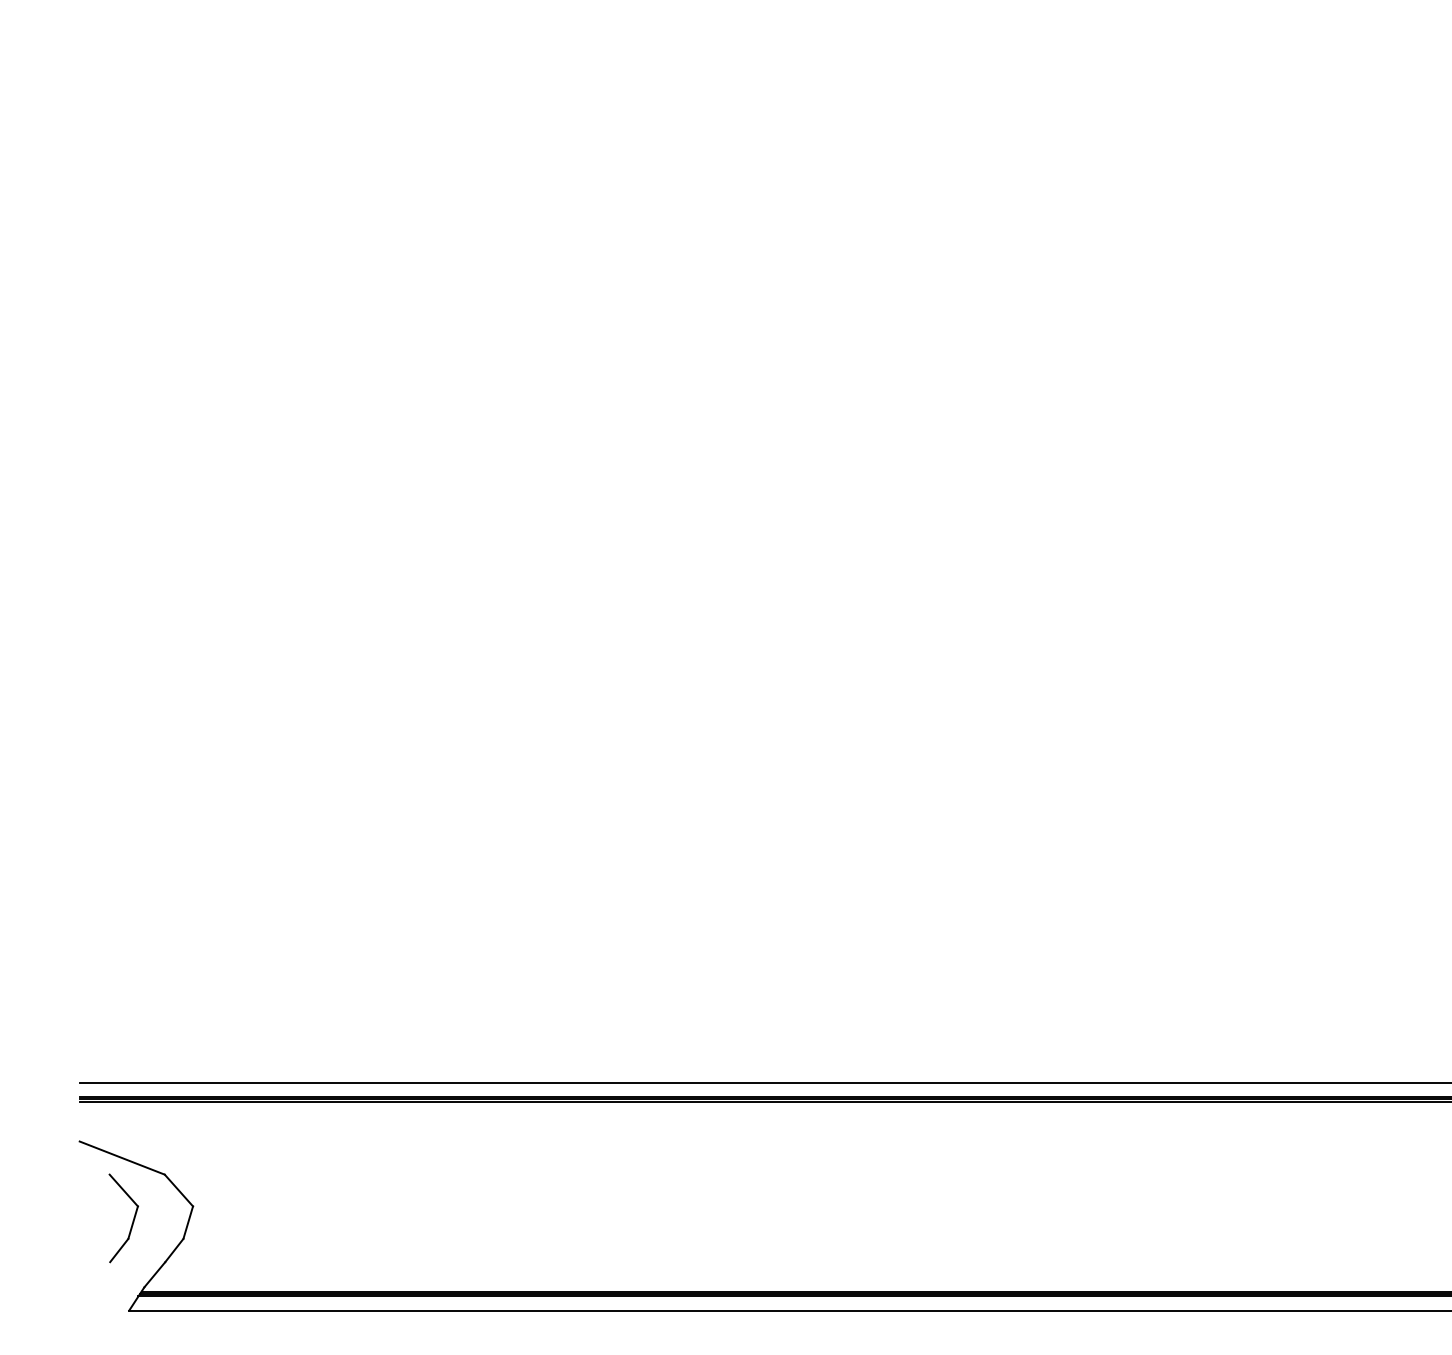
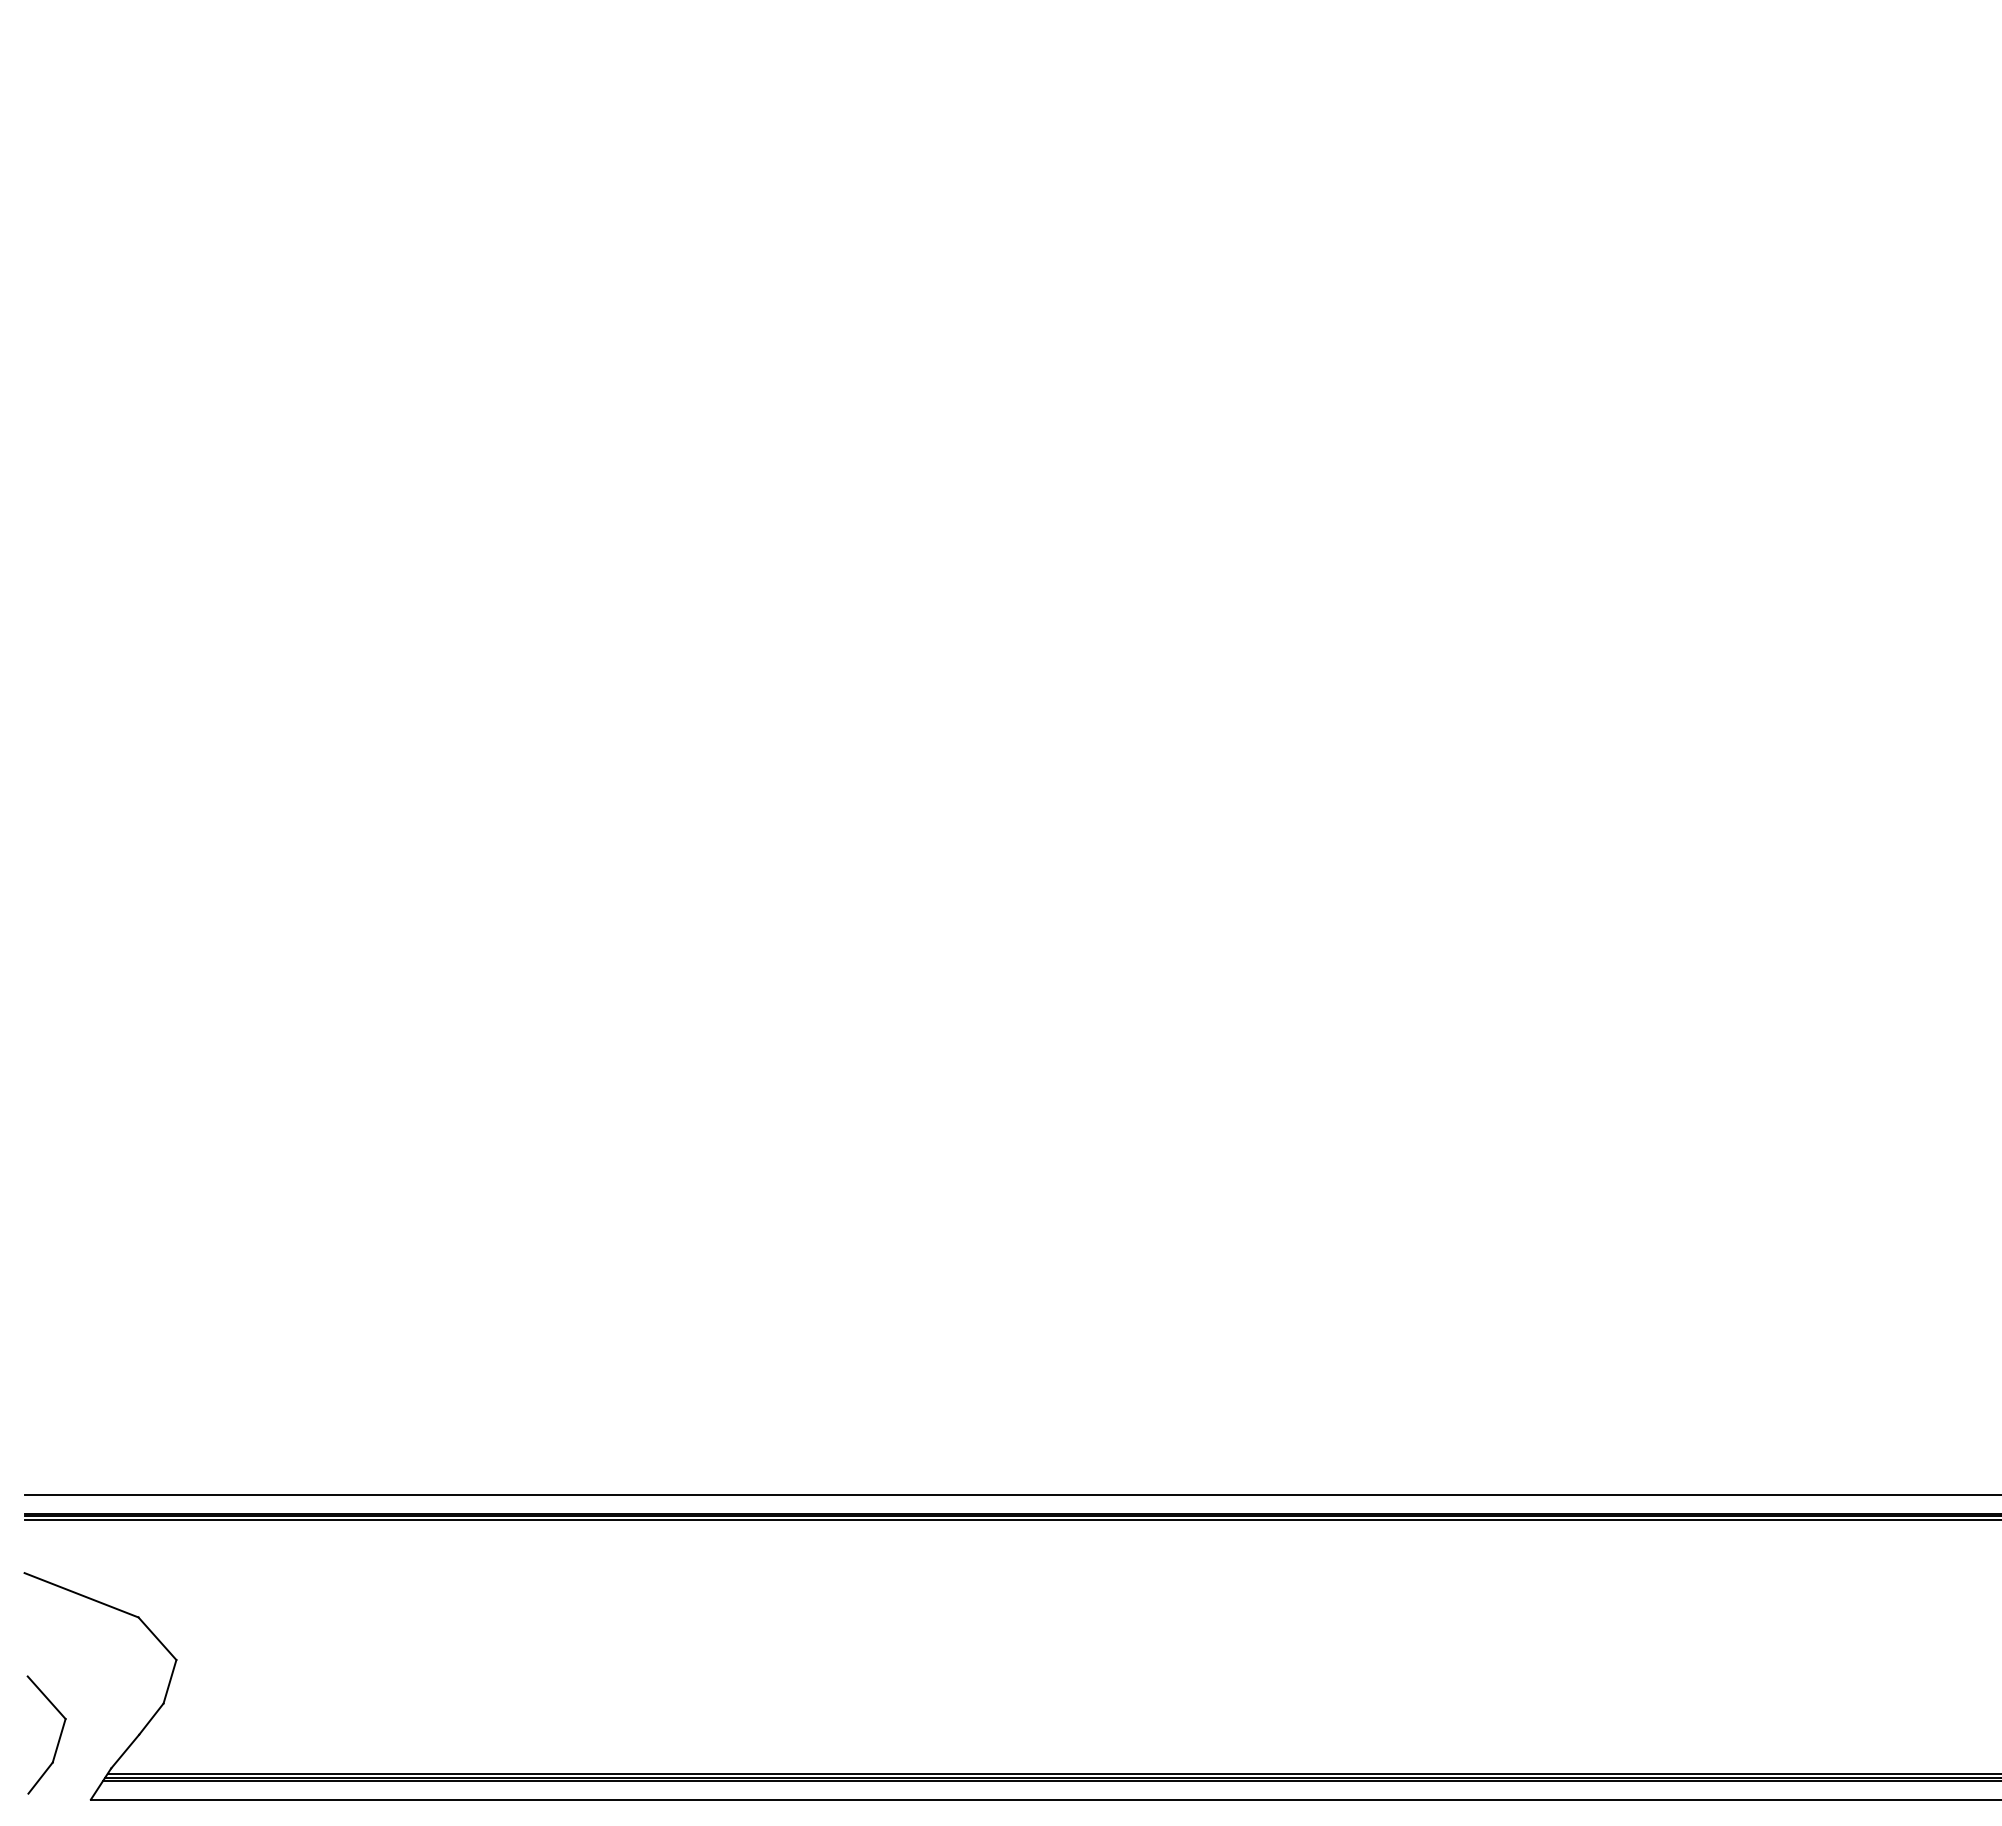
part: (132, 1220) -> (58, 1738), moved

